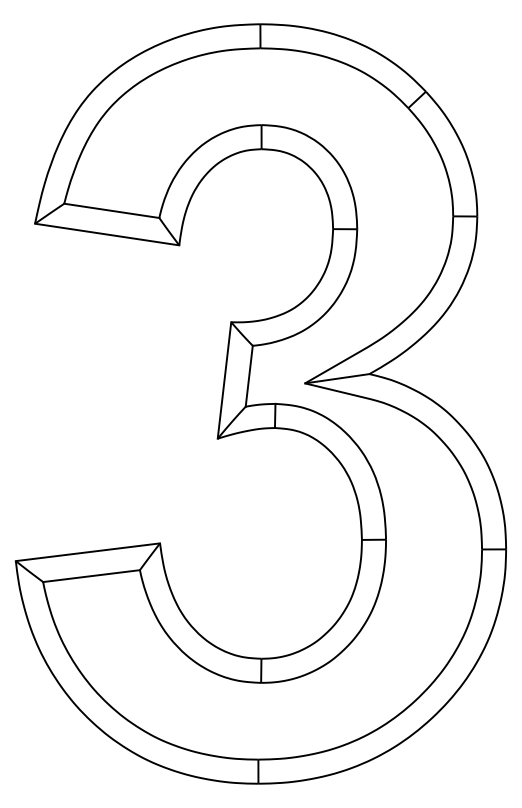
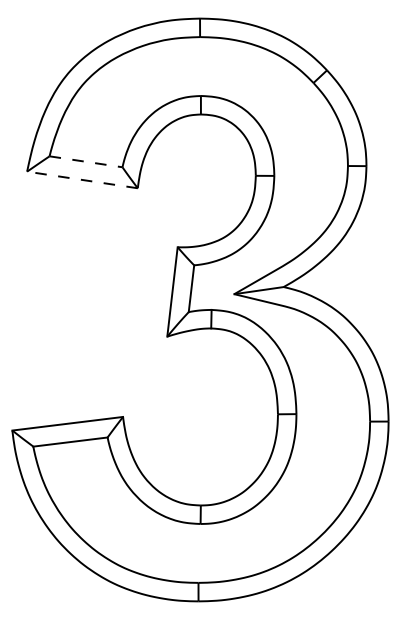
line: (112, 210) -> (86, 161), solid -> dashed
line: (107, 234) -> (82, 179), solid -> dashed

